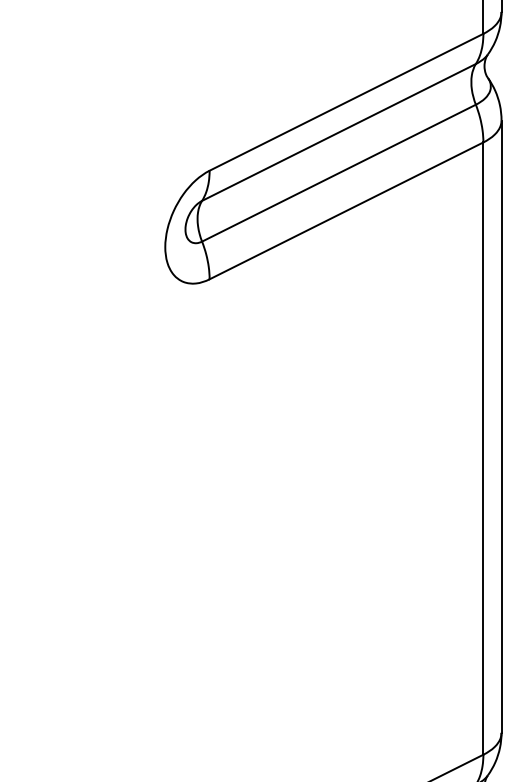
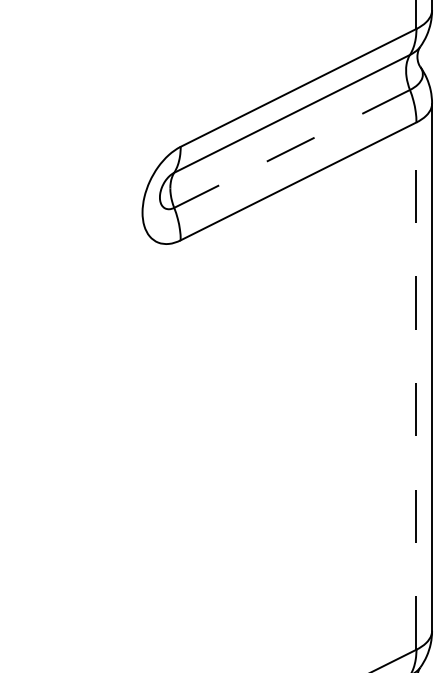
line: (339, 172) -> (292, 148), solid -> dashed
line: (483, 449) -> (416, 386), solid -> dashed

